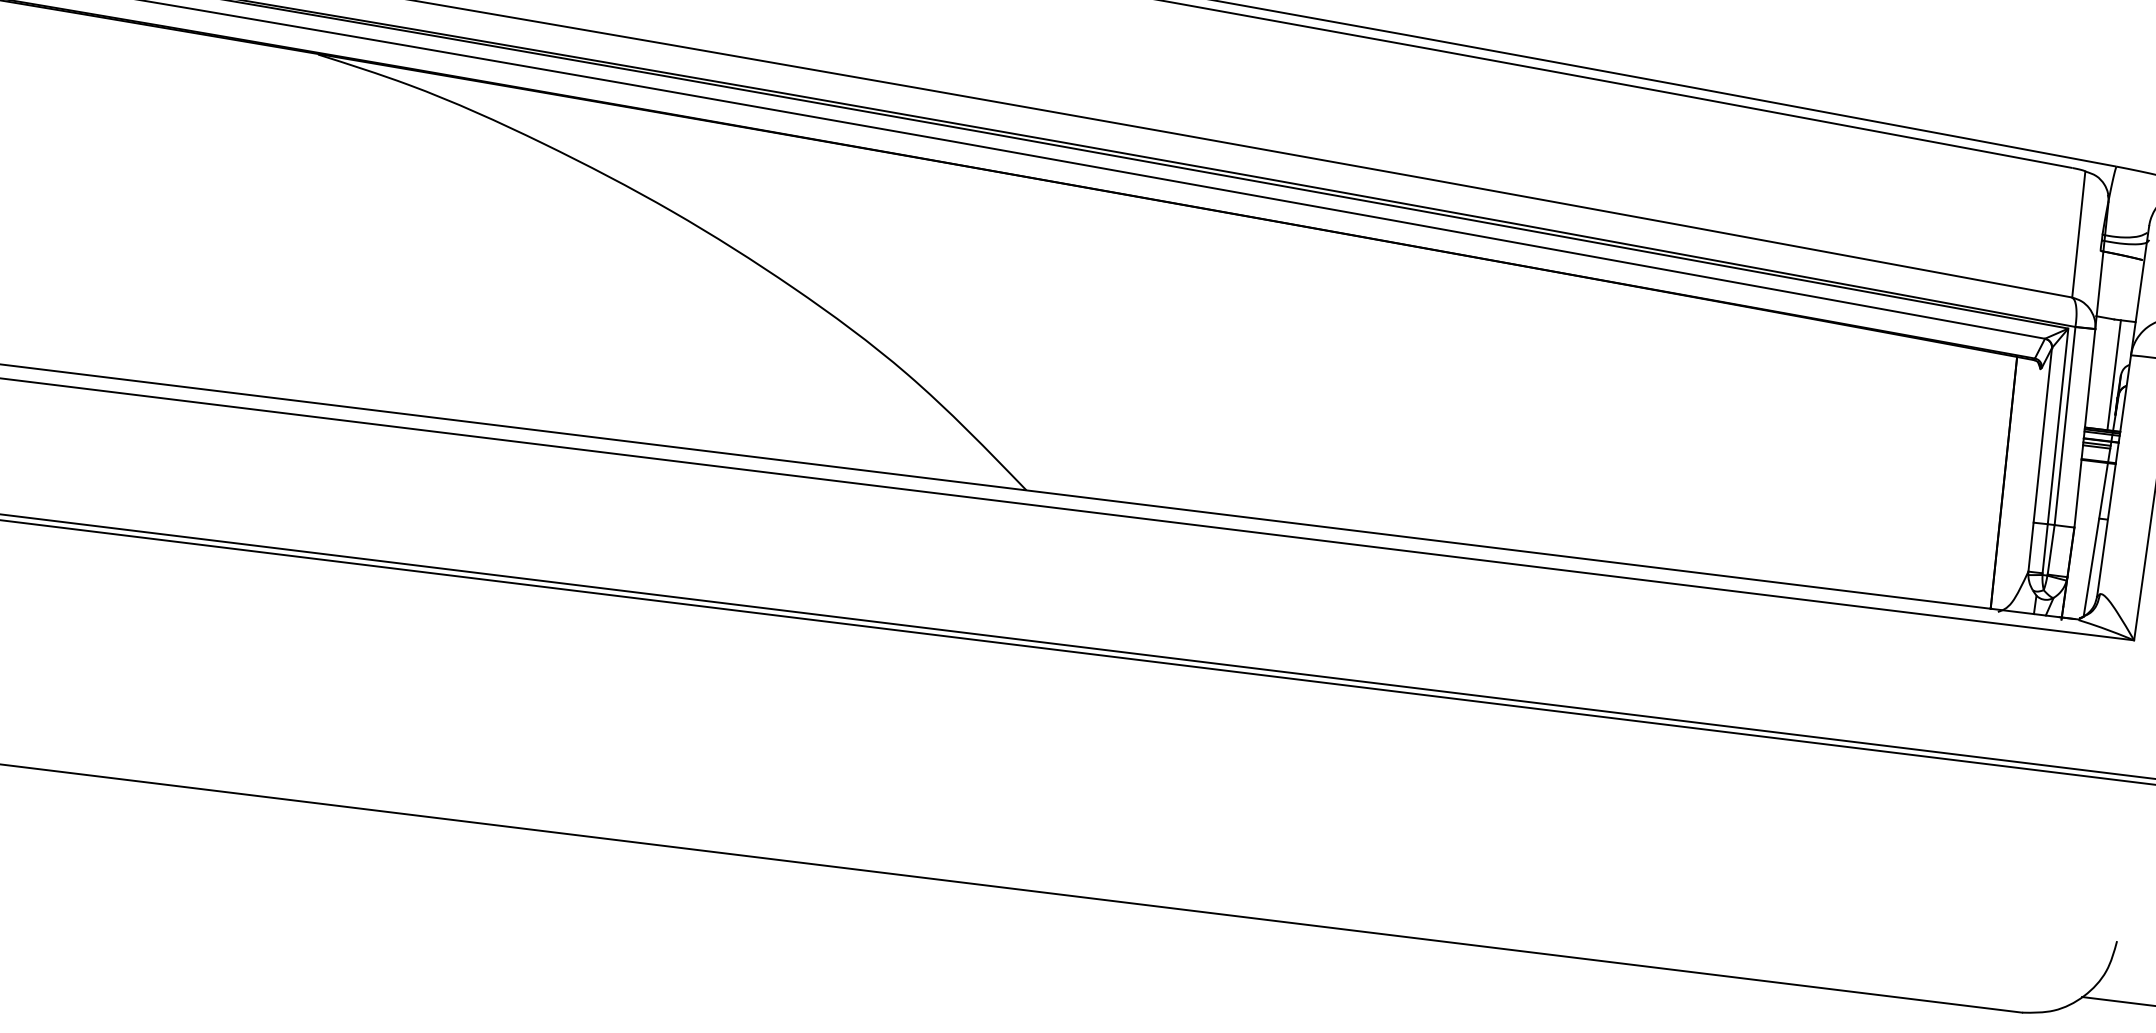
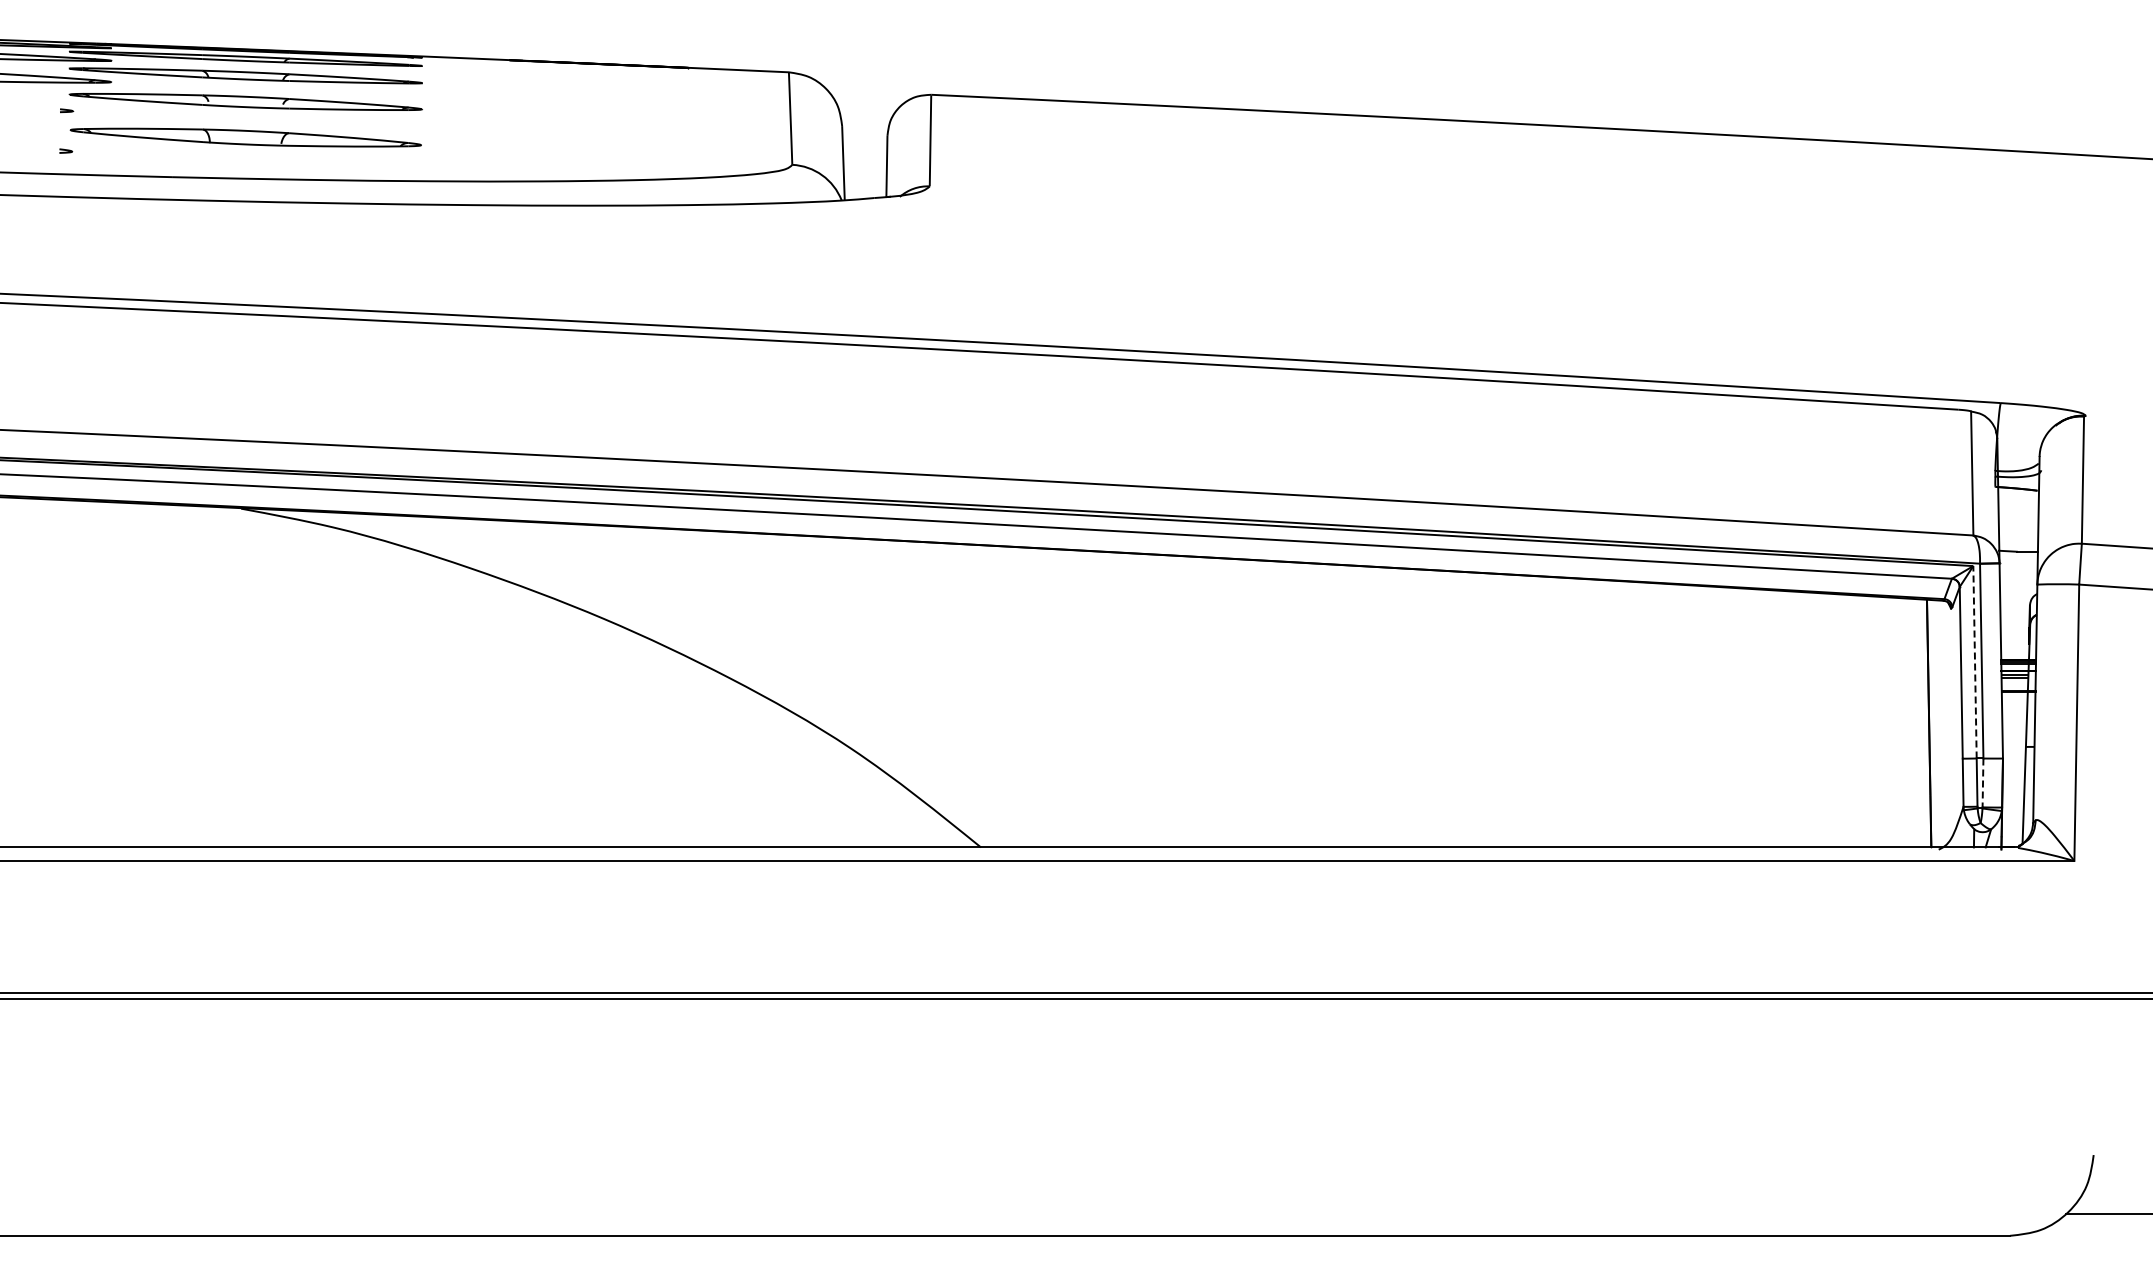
line: (2114, 374) -> (2023, 605), removed
line: (2058, 425) -> (1975, 661), solid -> dashed
line: (2051, 550) -> (1983, 783), solid -> dashed

